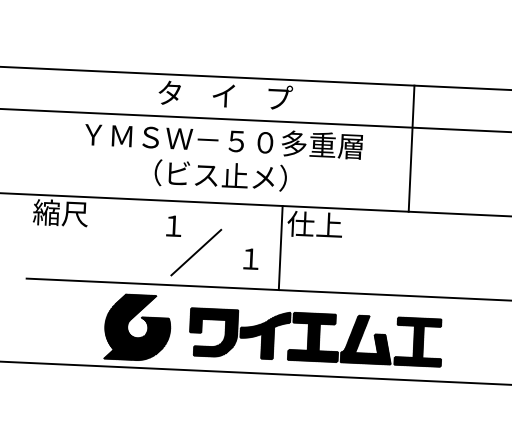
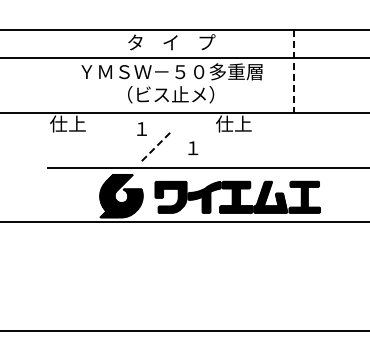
line: (411, 150) -> (294, 72), solid -> dashed
text: (60, 212) -> (67, 123), 縮尺 -> 仕上
line: (281, 247) -> (212, 139), removed
line: (196, 252) -> (157, 145), solid -> dashed

